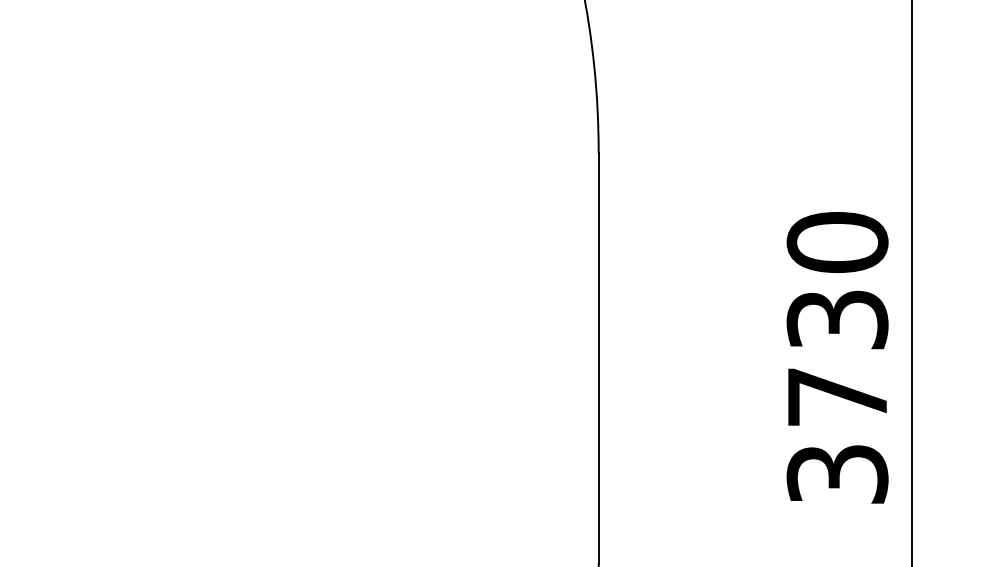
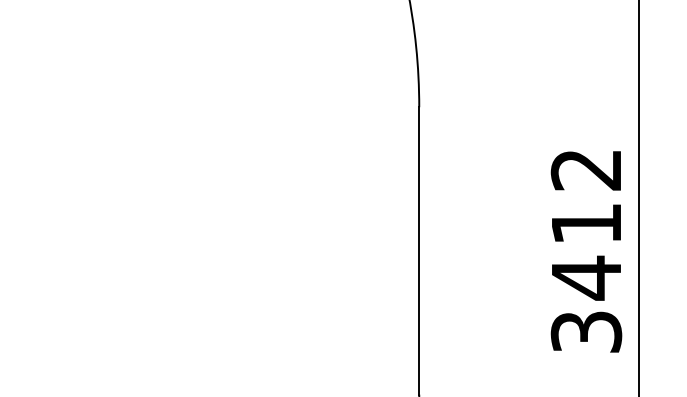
text: (837, 320) -> (586, 224), 3730 -> 3412

